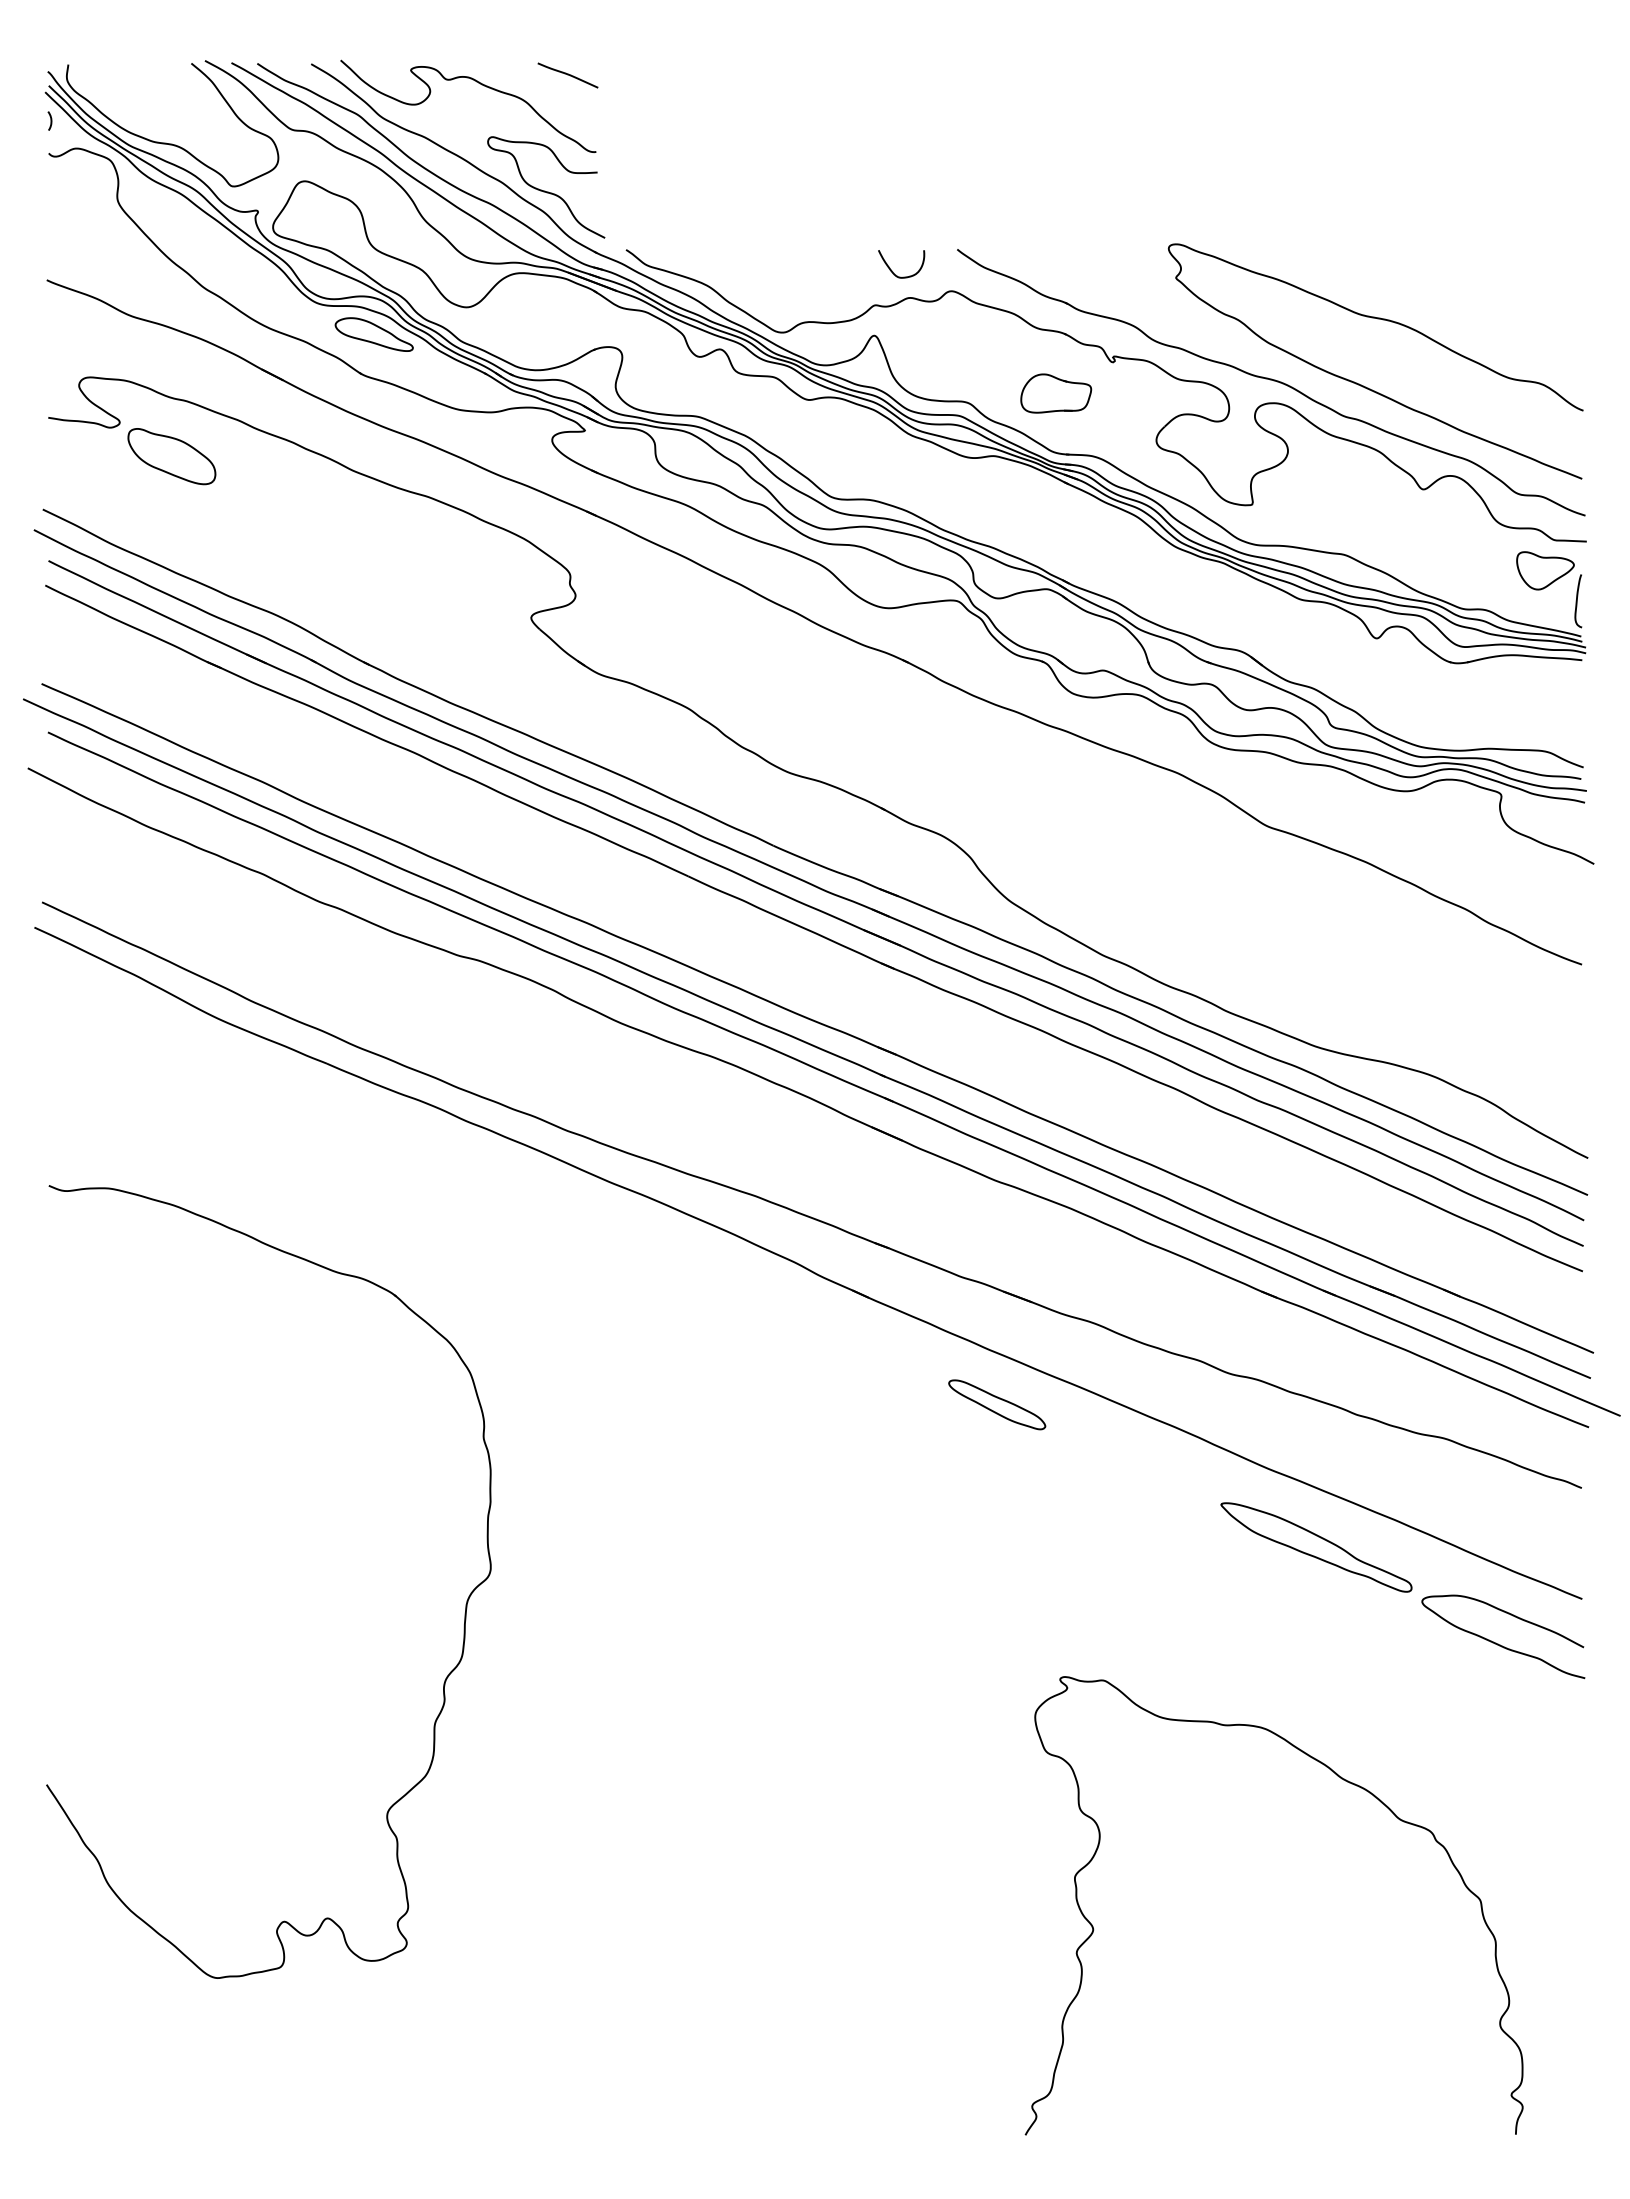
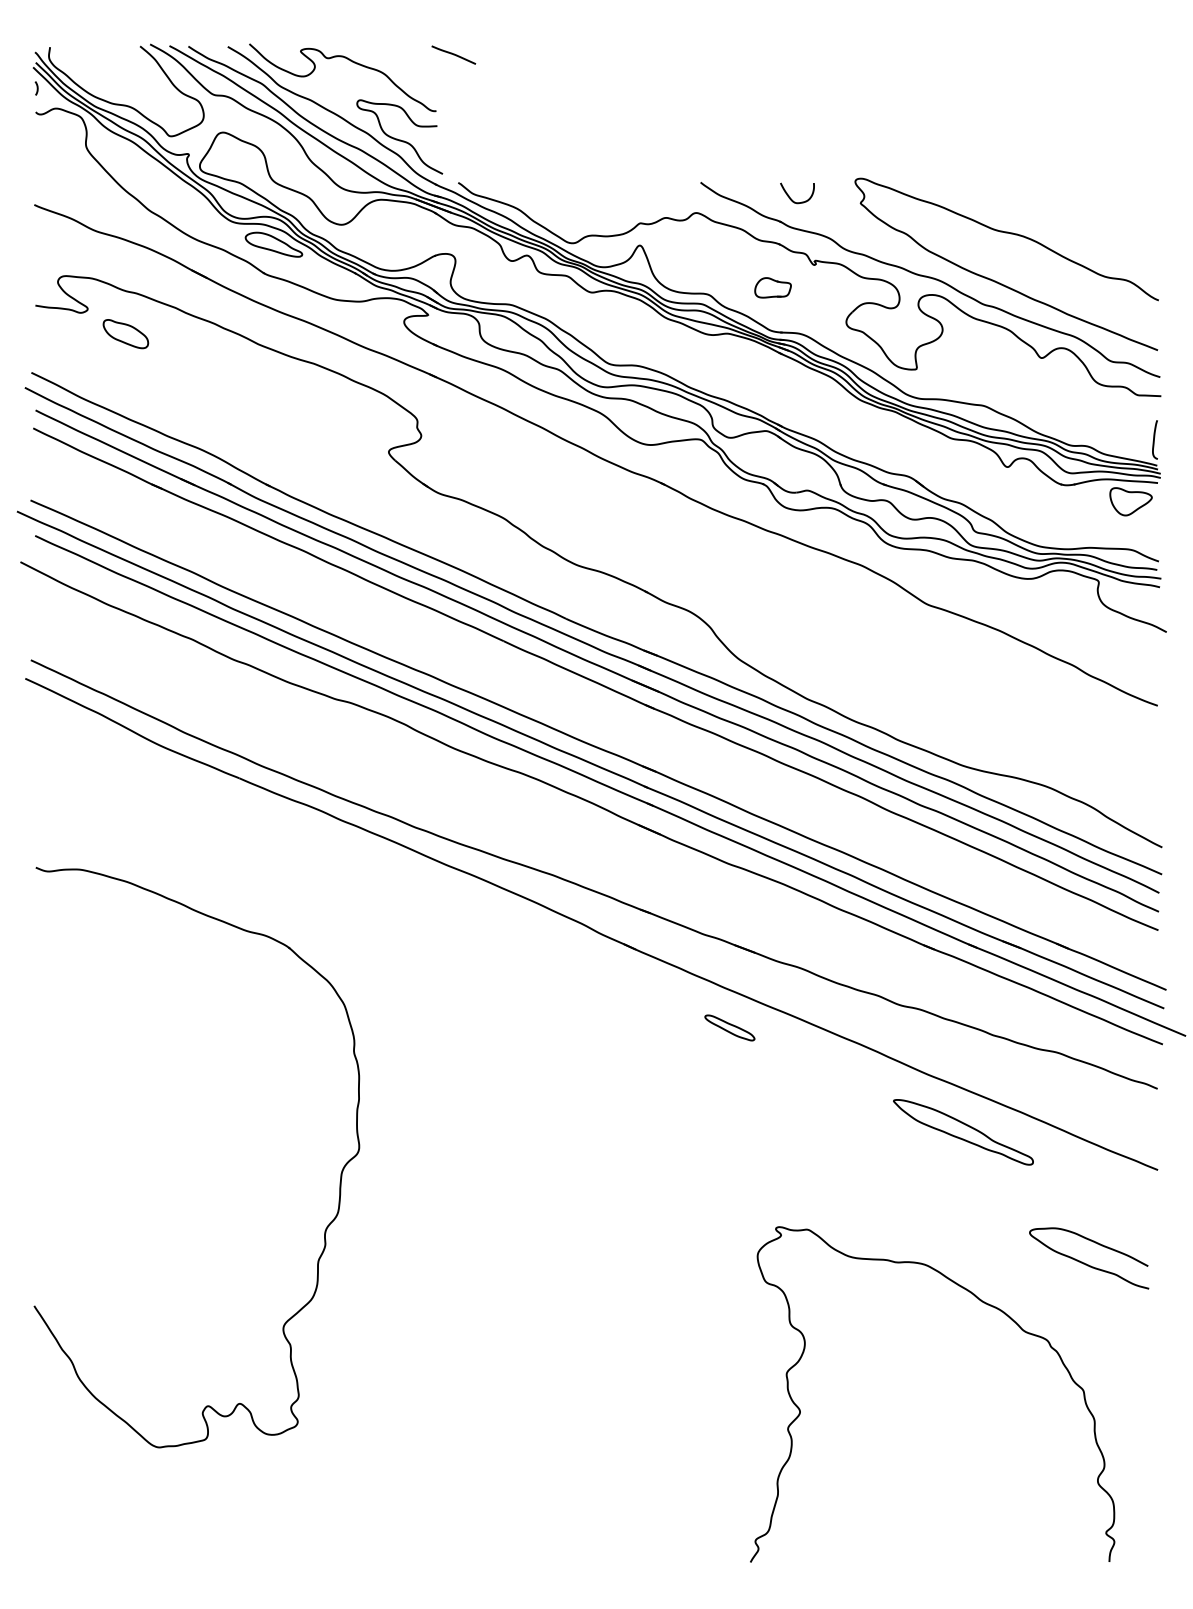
curve: (567, 75) -> (453, 55), moved
curve: (893, 271) -> (791, 198), moved
part: (1056, 393) -> (773, 287), size x0.7
part: (171, 456) -> (125, 333), size x0.7
part: (1545, 570) -> (1131, 501), moved
part: (997, 1404) -> (730, 1027), size x0.7
curve: (1500, 1644) -> (1087, 1264), moved

